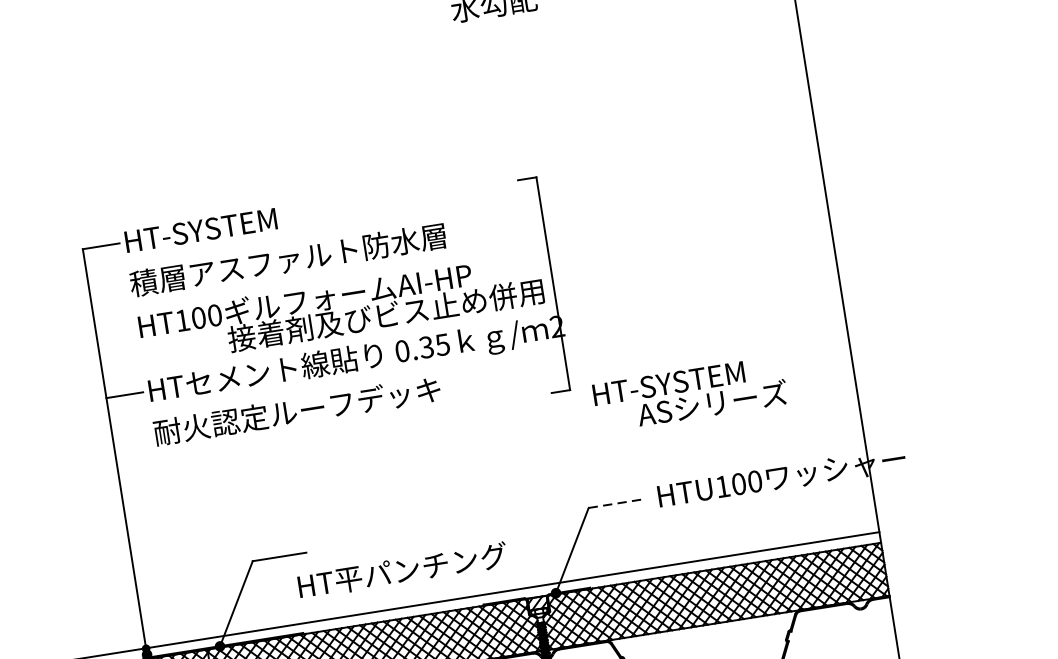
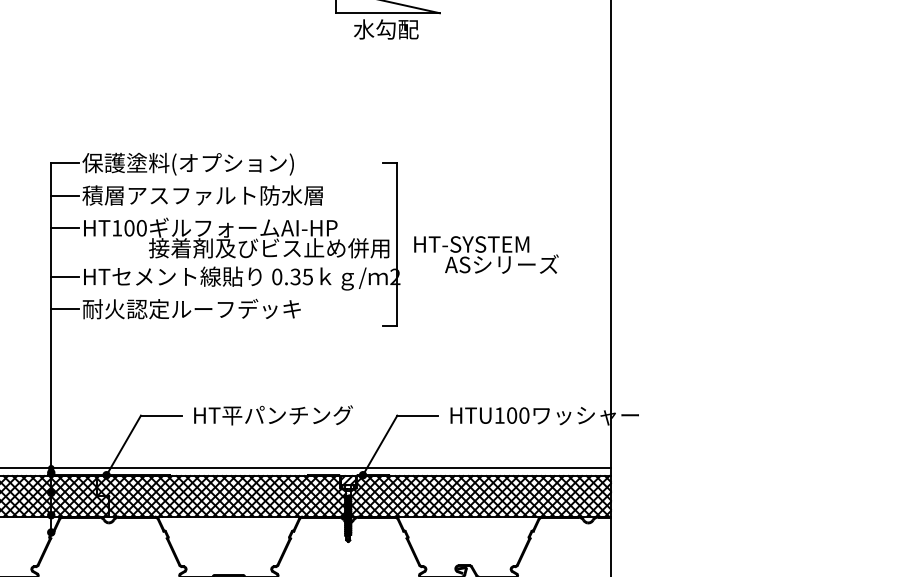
text: (261, 221) -> (187, 163), HT-SYSTEM -> 保護塗料(オプション)
line: (108, 288) -> (65, 195), added
line: (115, 331) -> (65, 228), added
text: (690, 393) -> (486, 254), moved
line: (131, 437) -> (65, 309), added
line: (616, 503) -> (418, 415), dashed -> solid
text: (402, 570) -> (273, 415), moved

